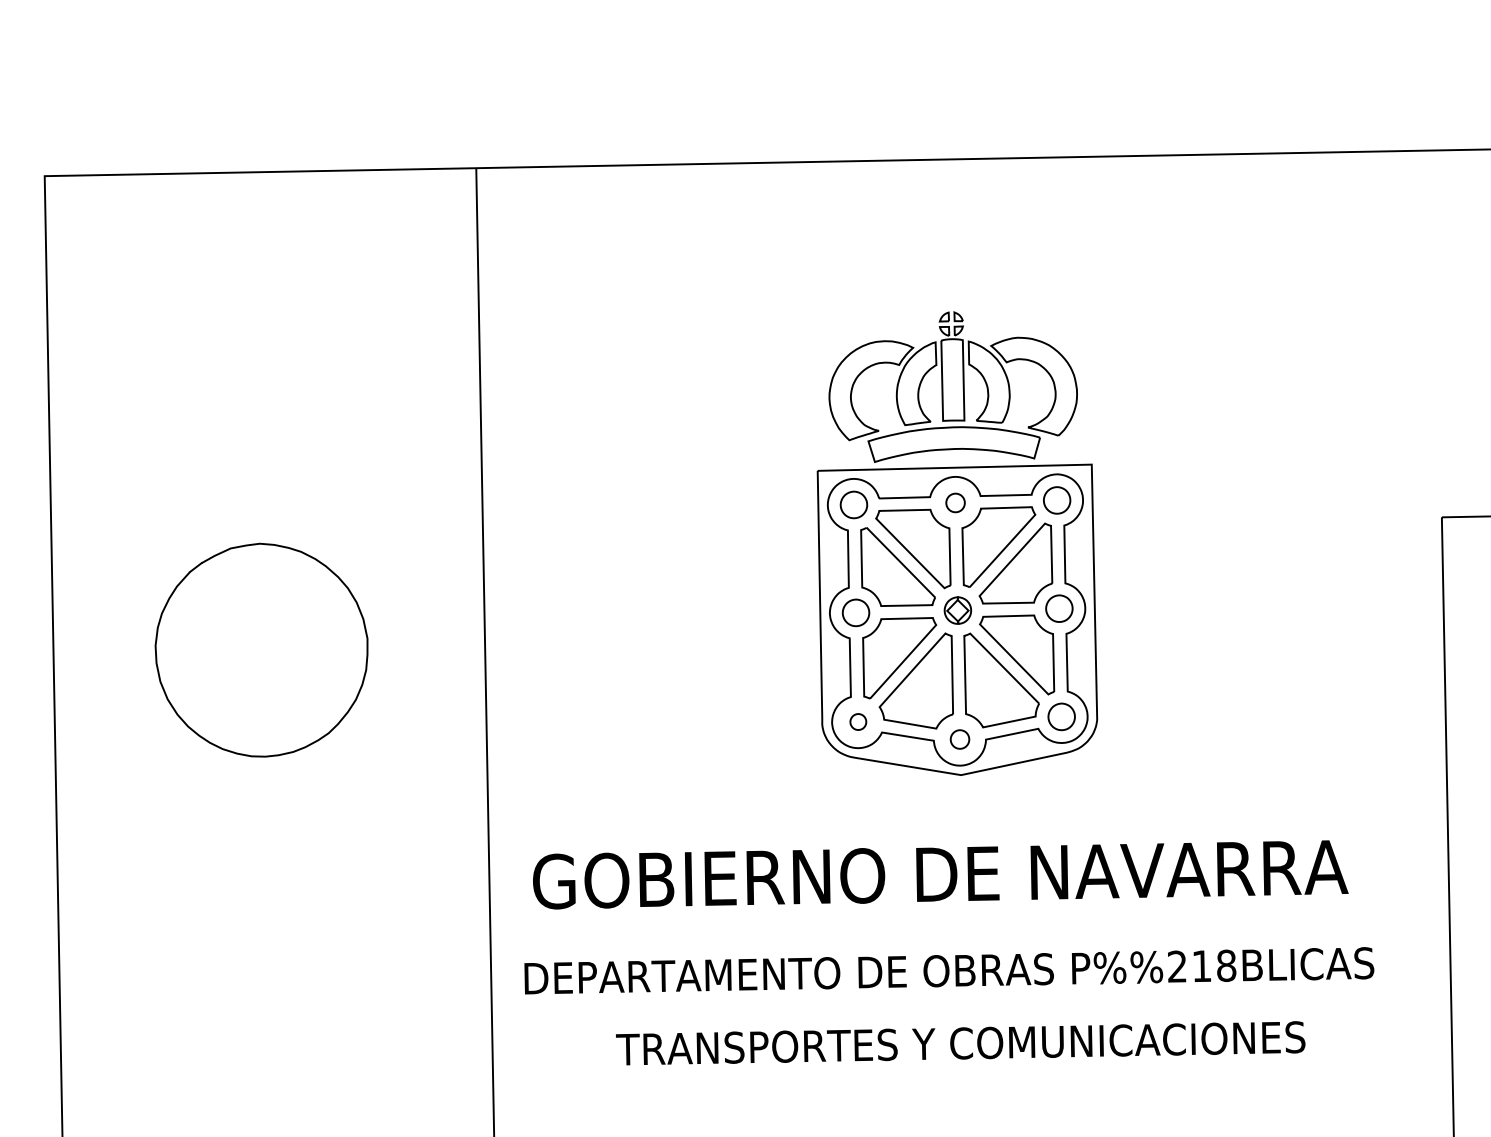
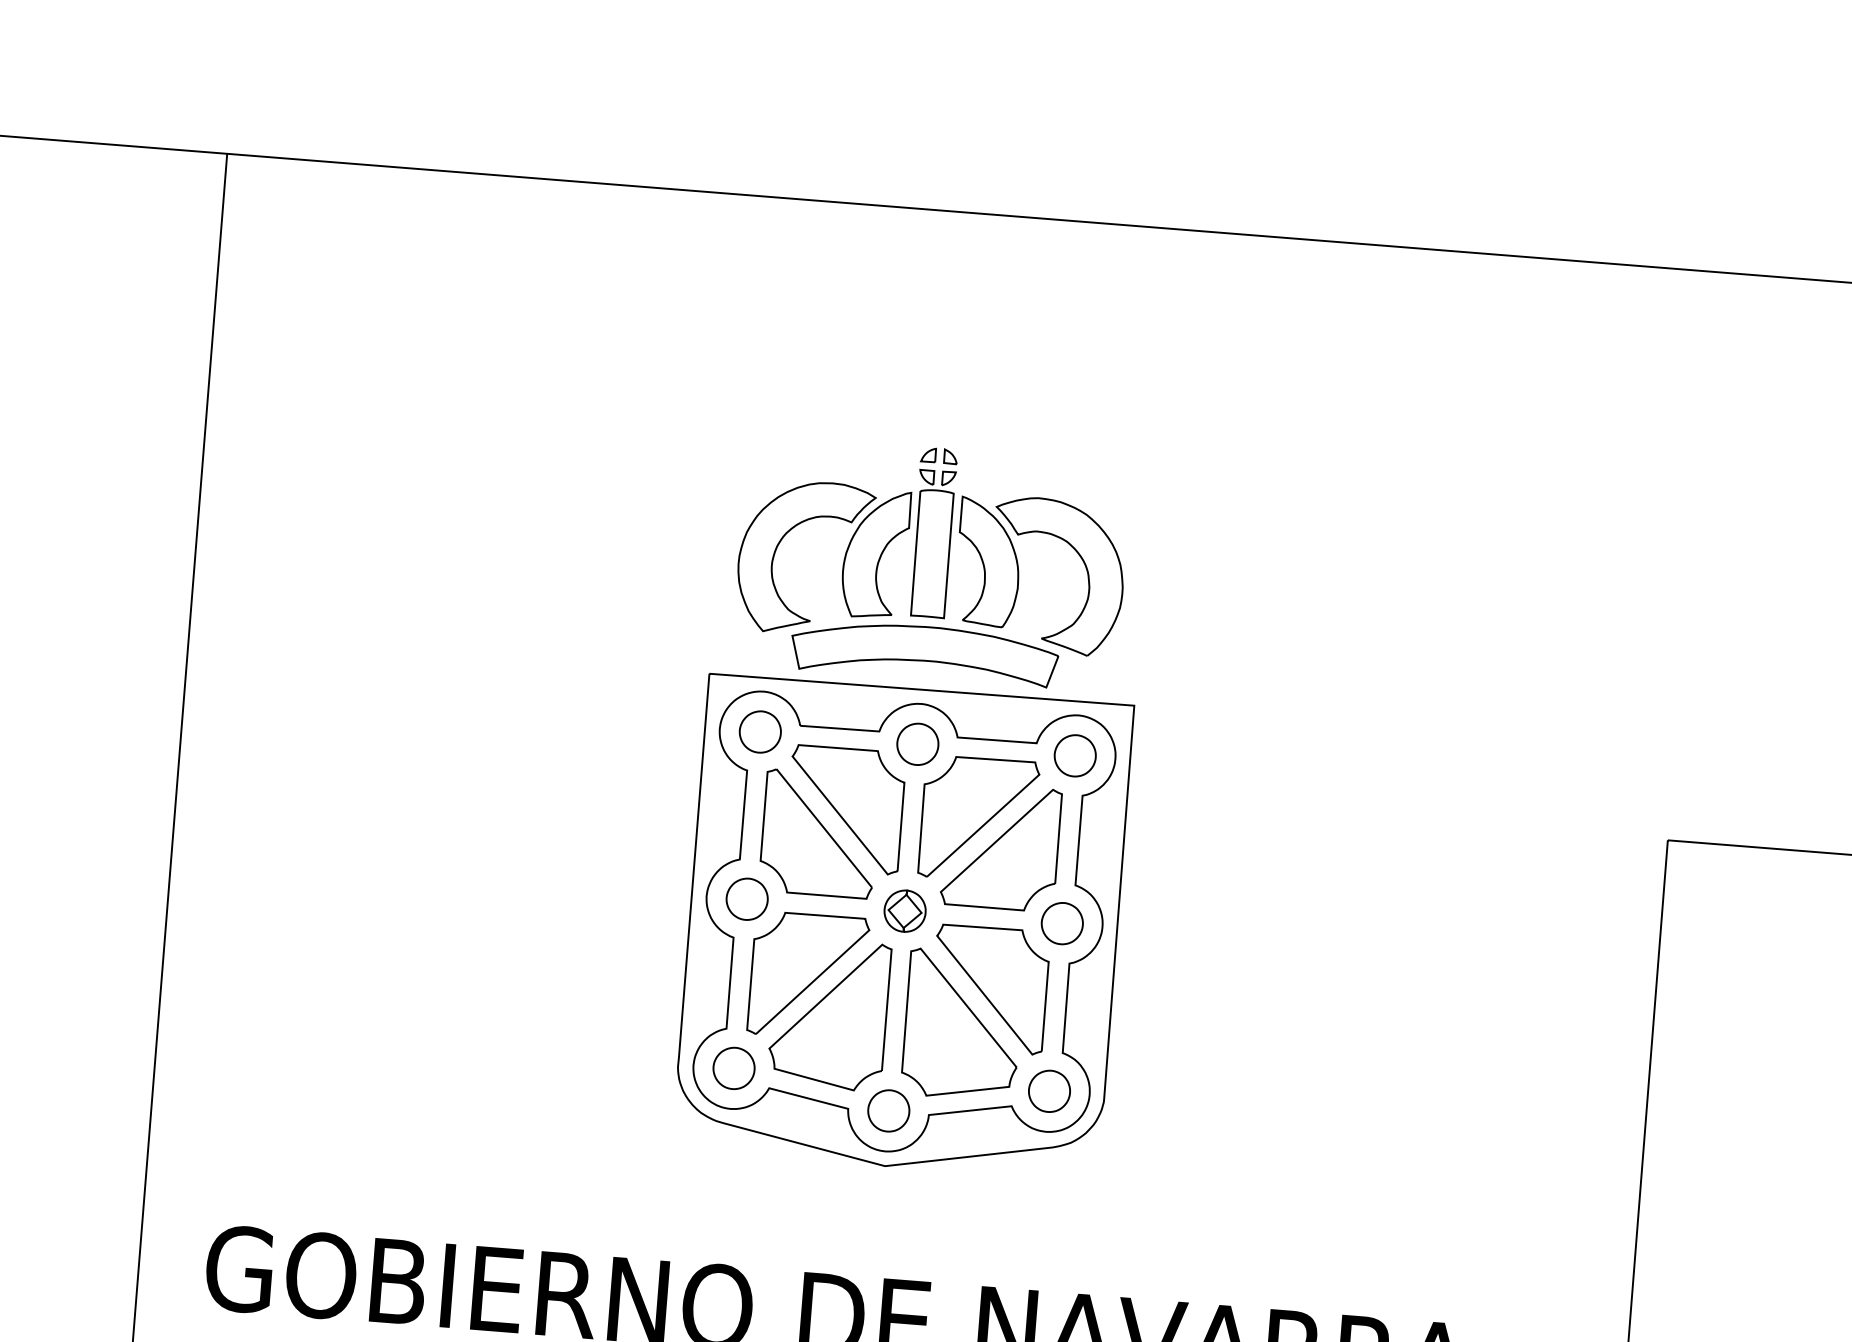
part: (955, 502) -> (917, 743), size x1.43
part: (858, 721) -> (734, 1067), size x1.67
part: (959, 739) -> (888, 1110), size x1.43

